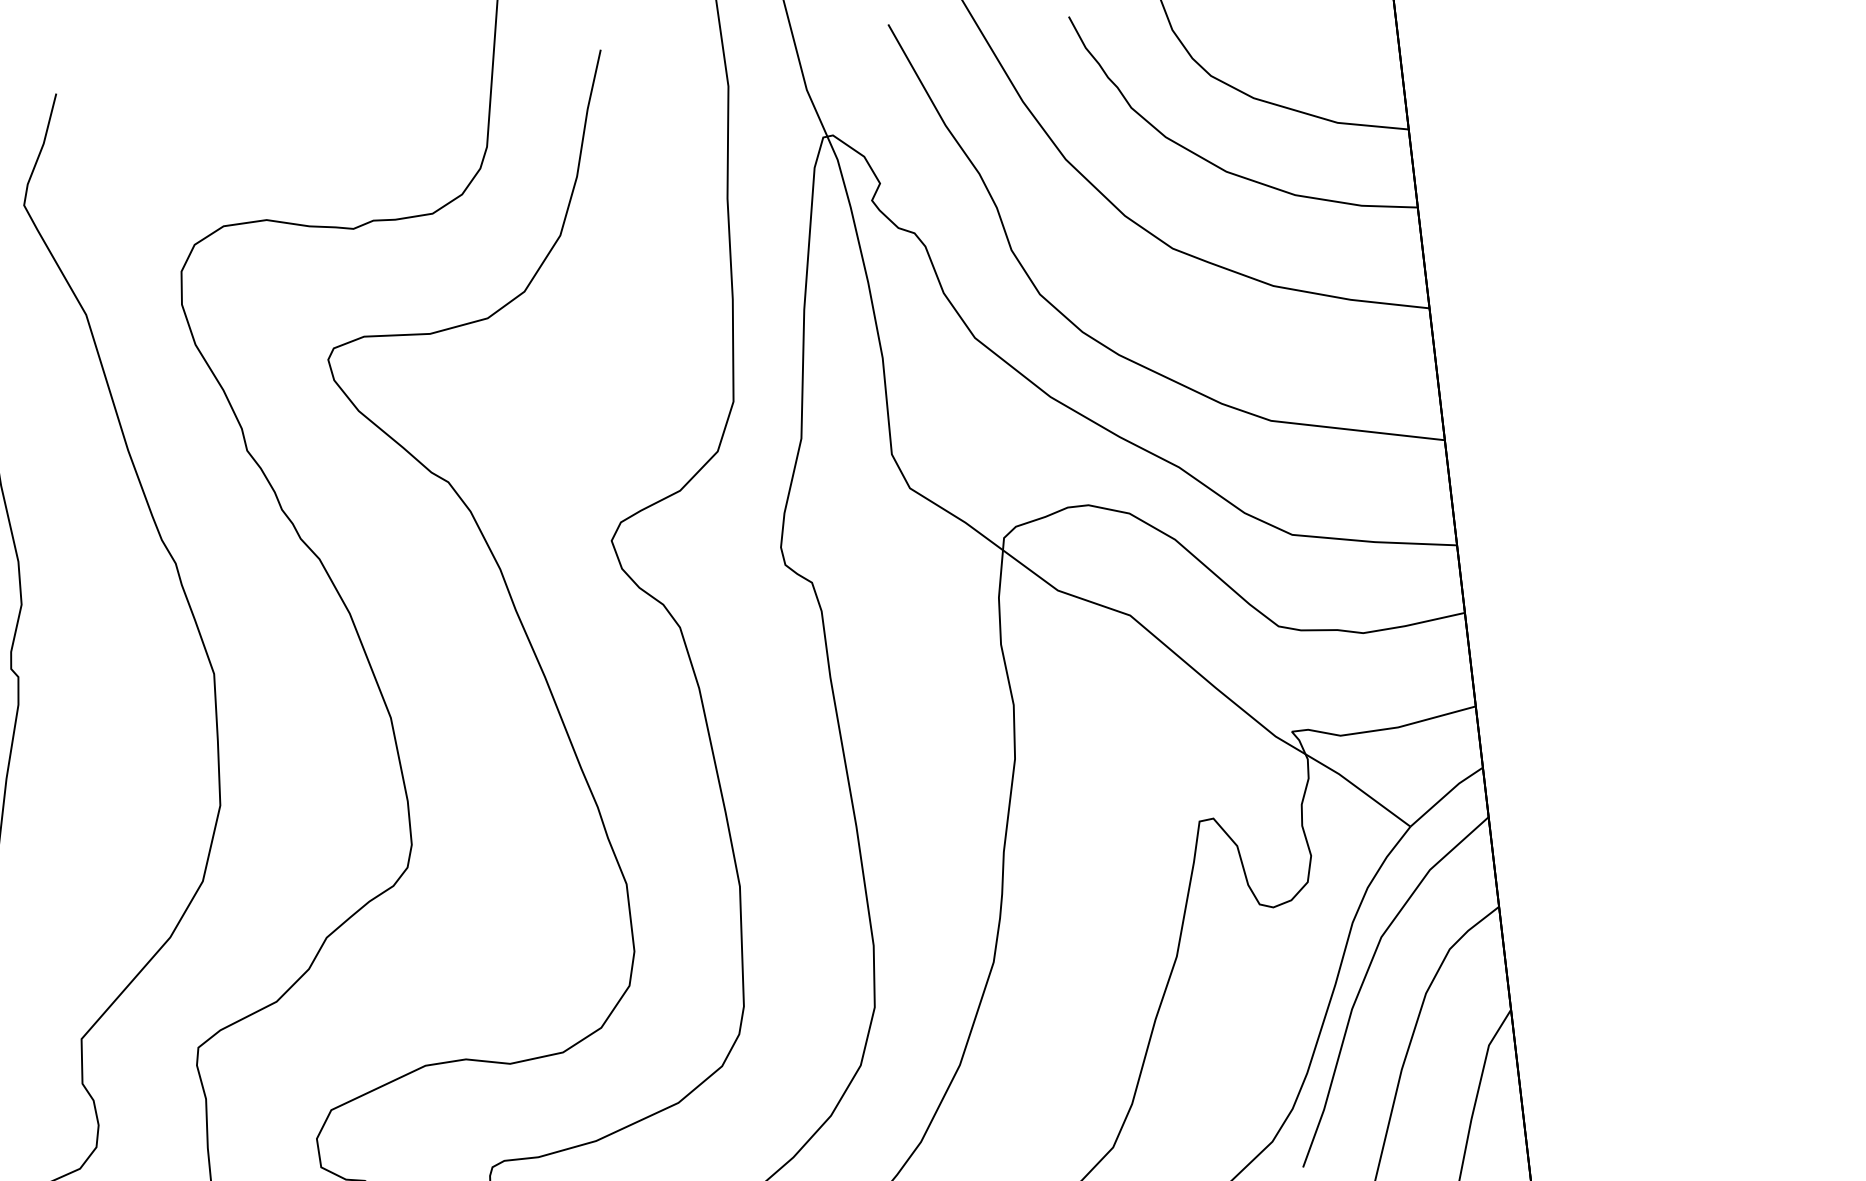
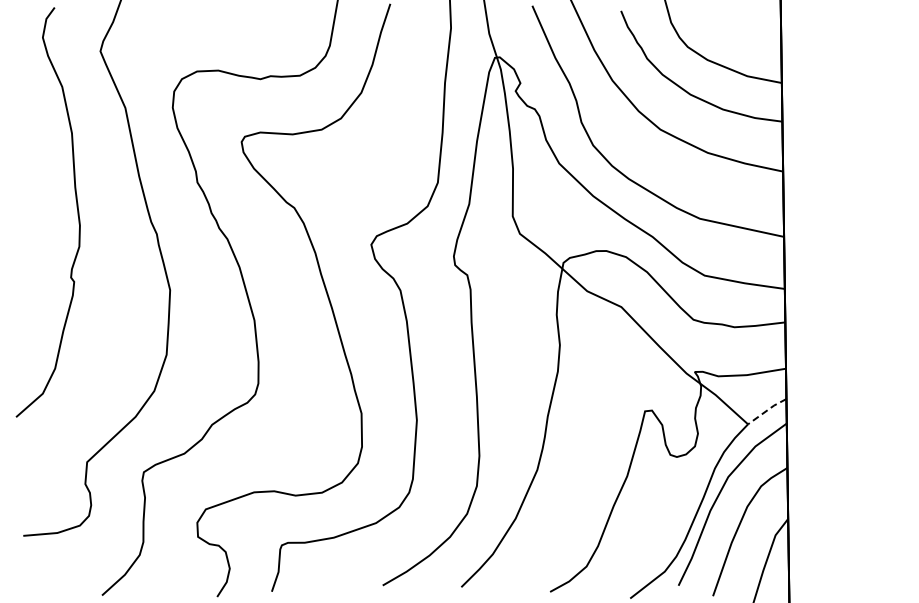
line: (1446, 794) -> (767, 410), solid -> dashed

